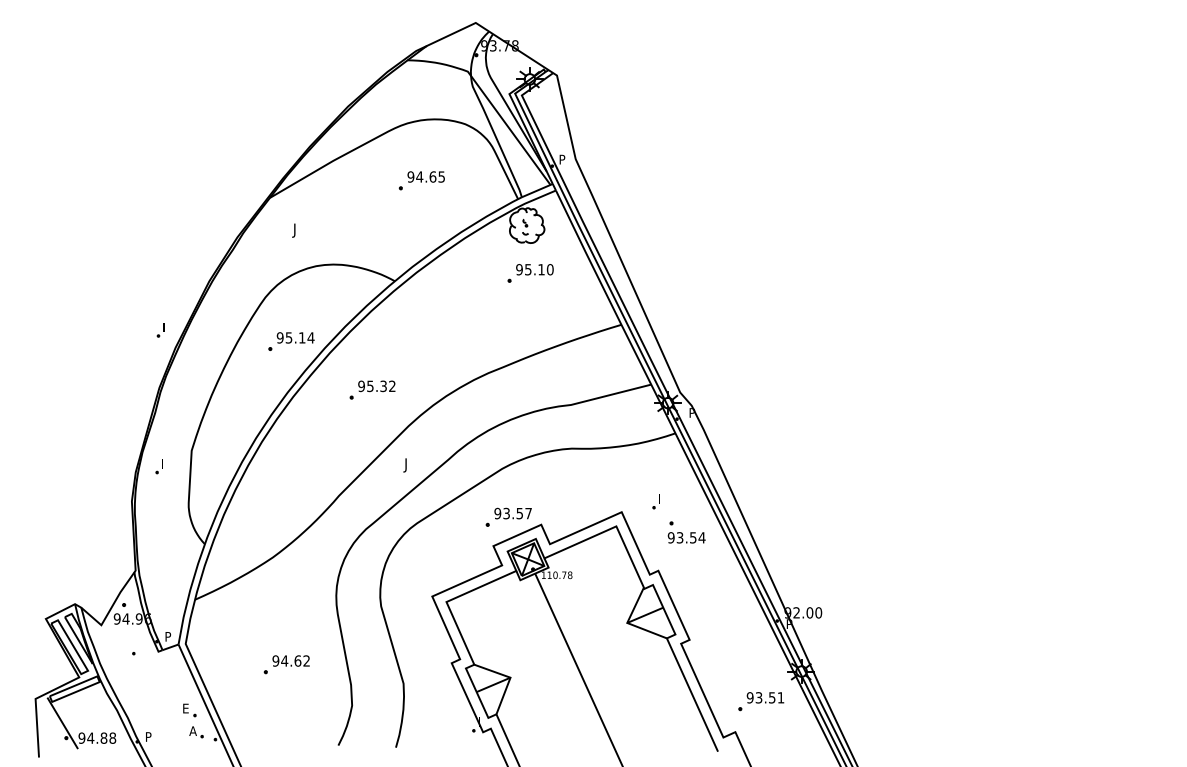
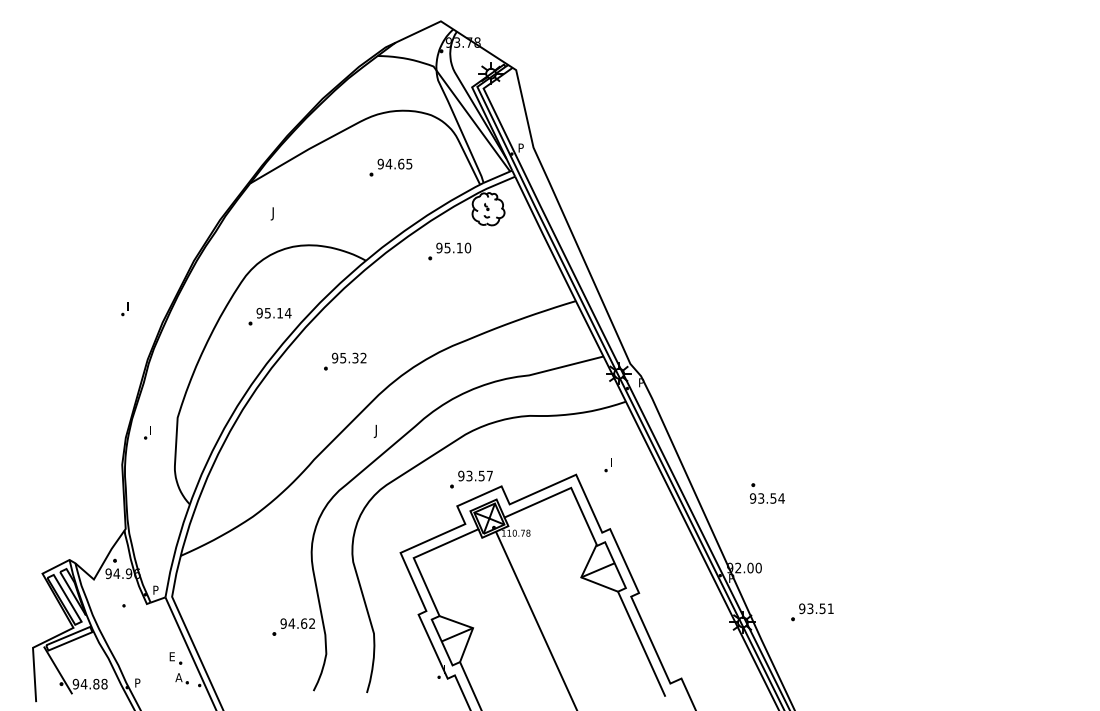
part: (530, 273) -> (449, 251), moved
part: (160, 330) -> (124, 309), moved
part: (685, 532) -> (766, 493), moved
part: (286, 664) -> (293, 626), moved
part: (761, 701) -> (812, 612), moved

